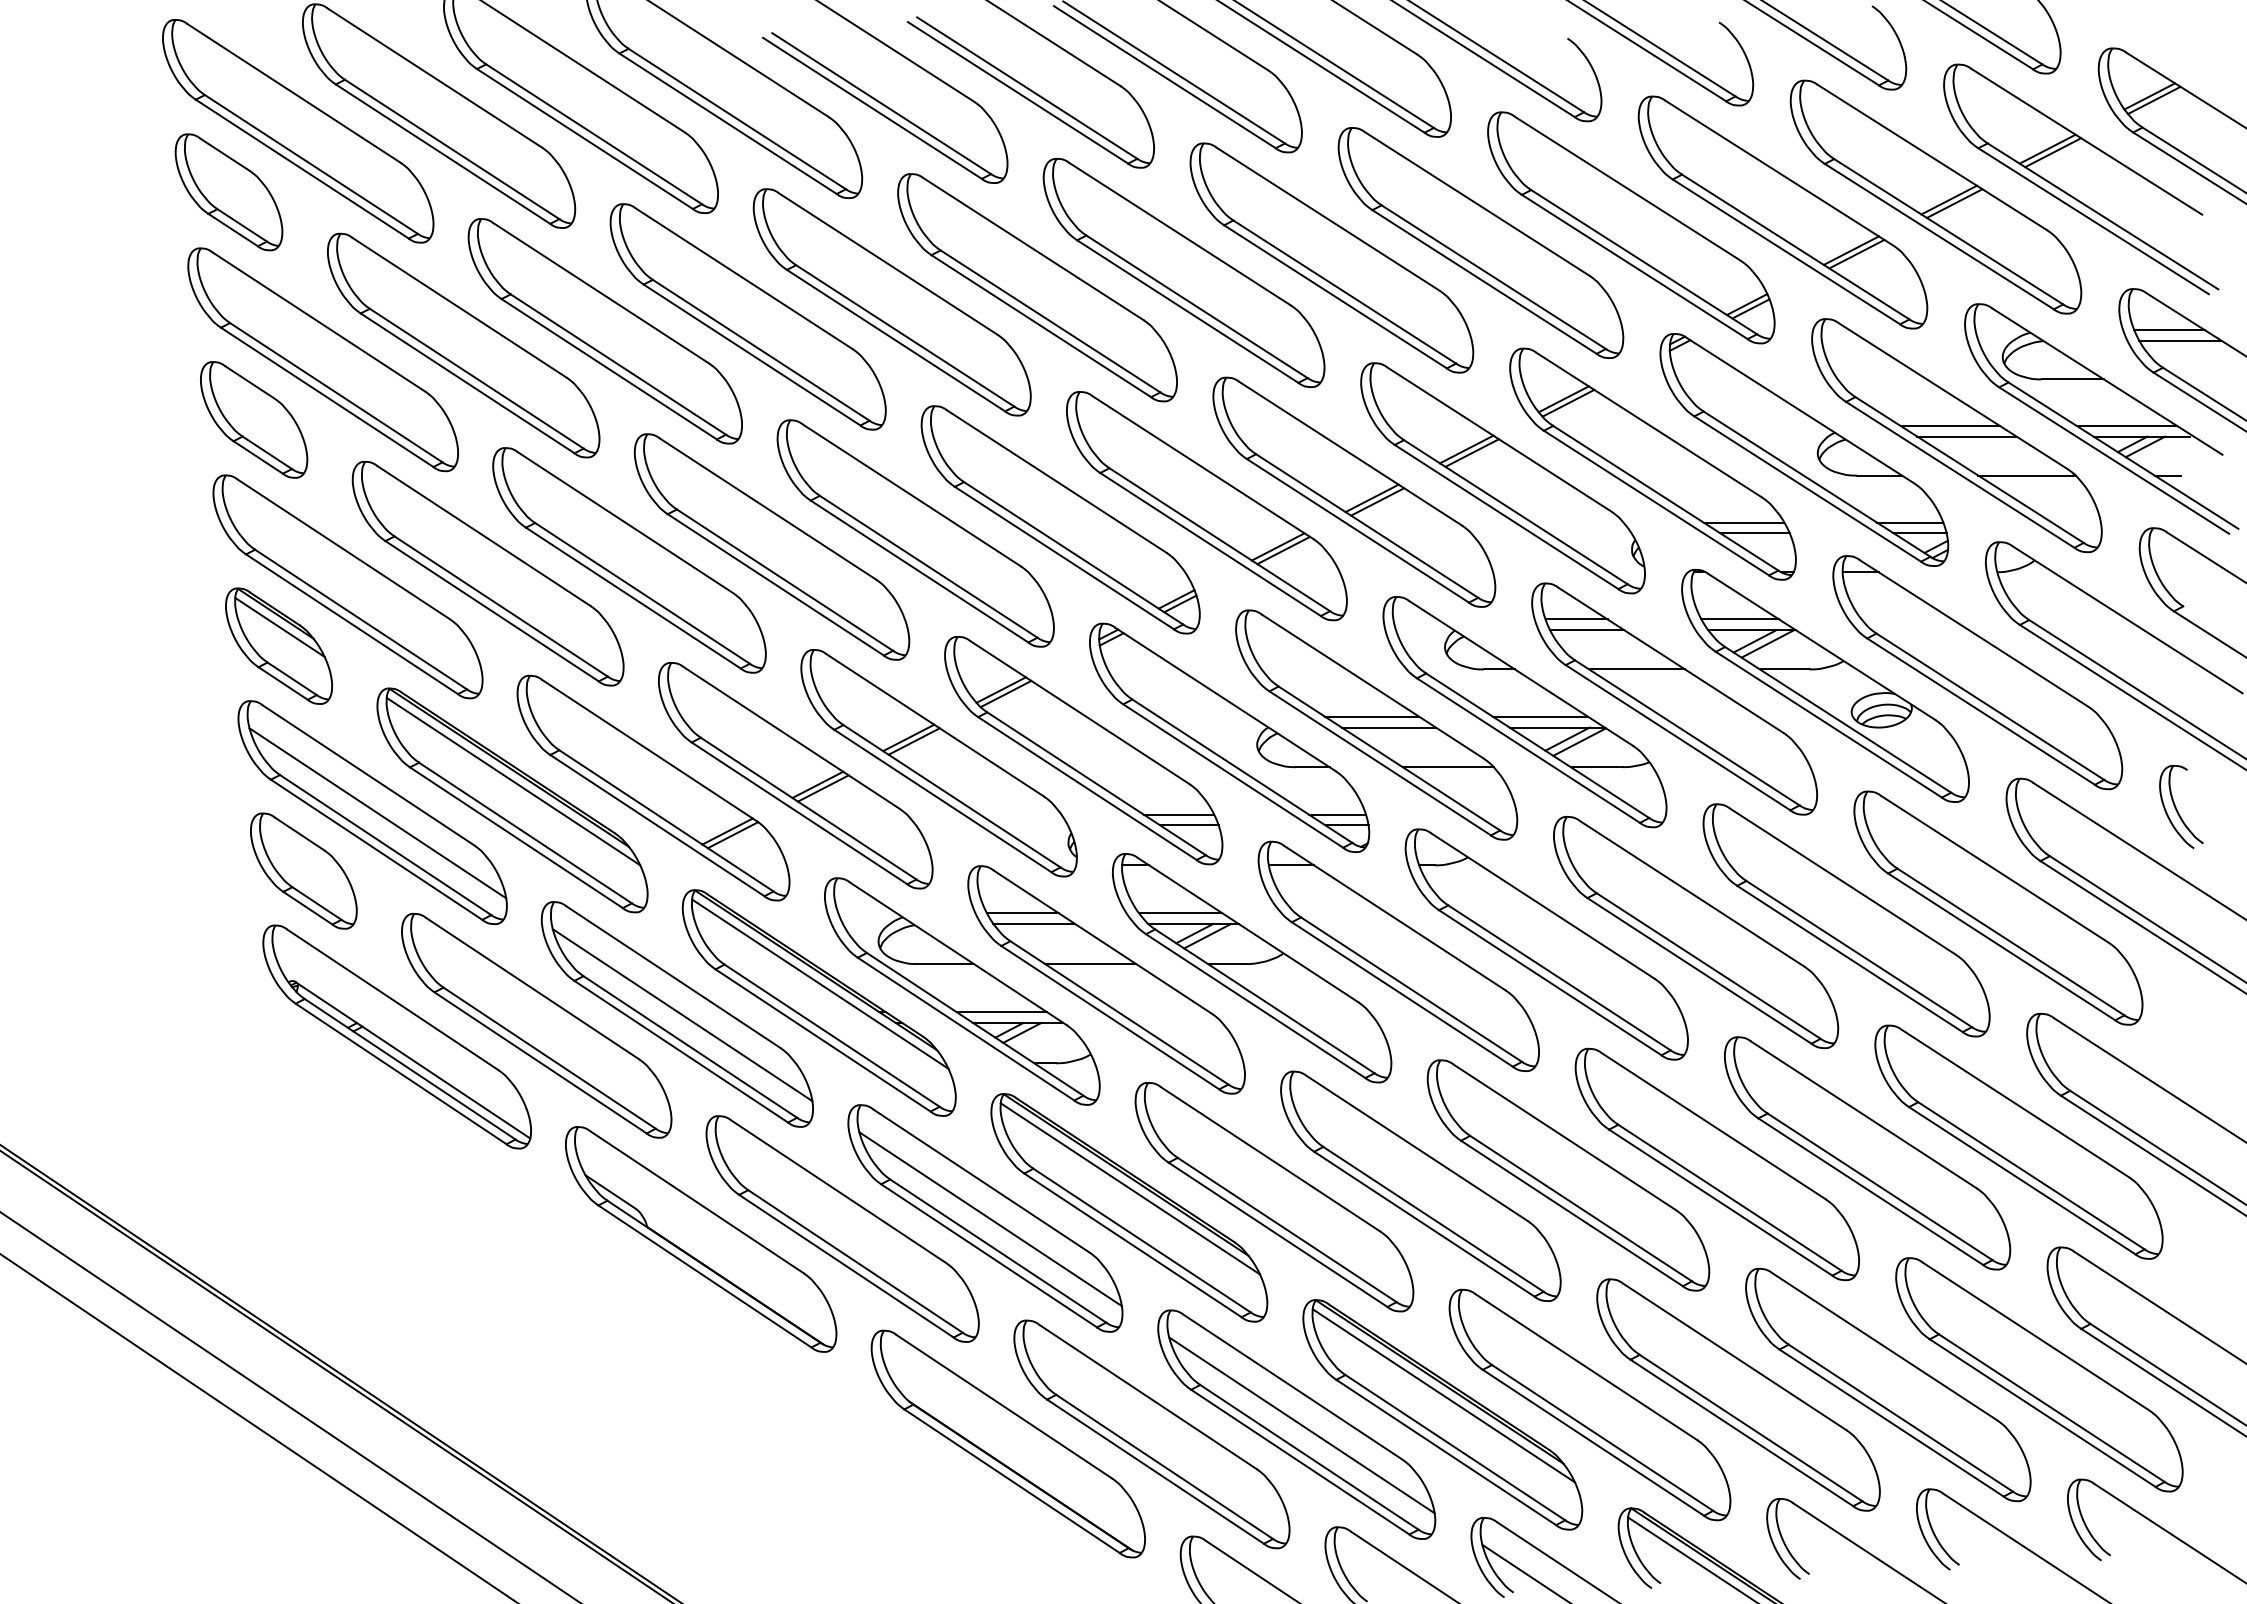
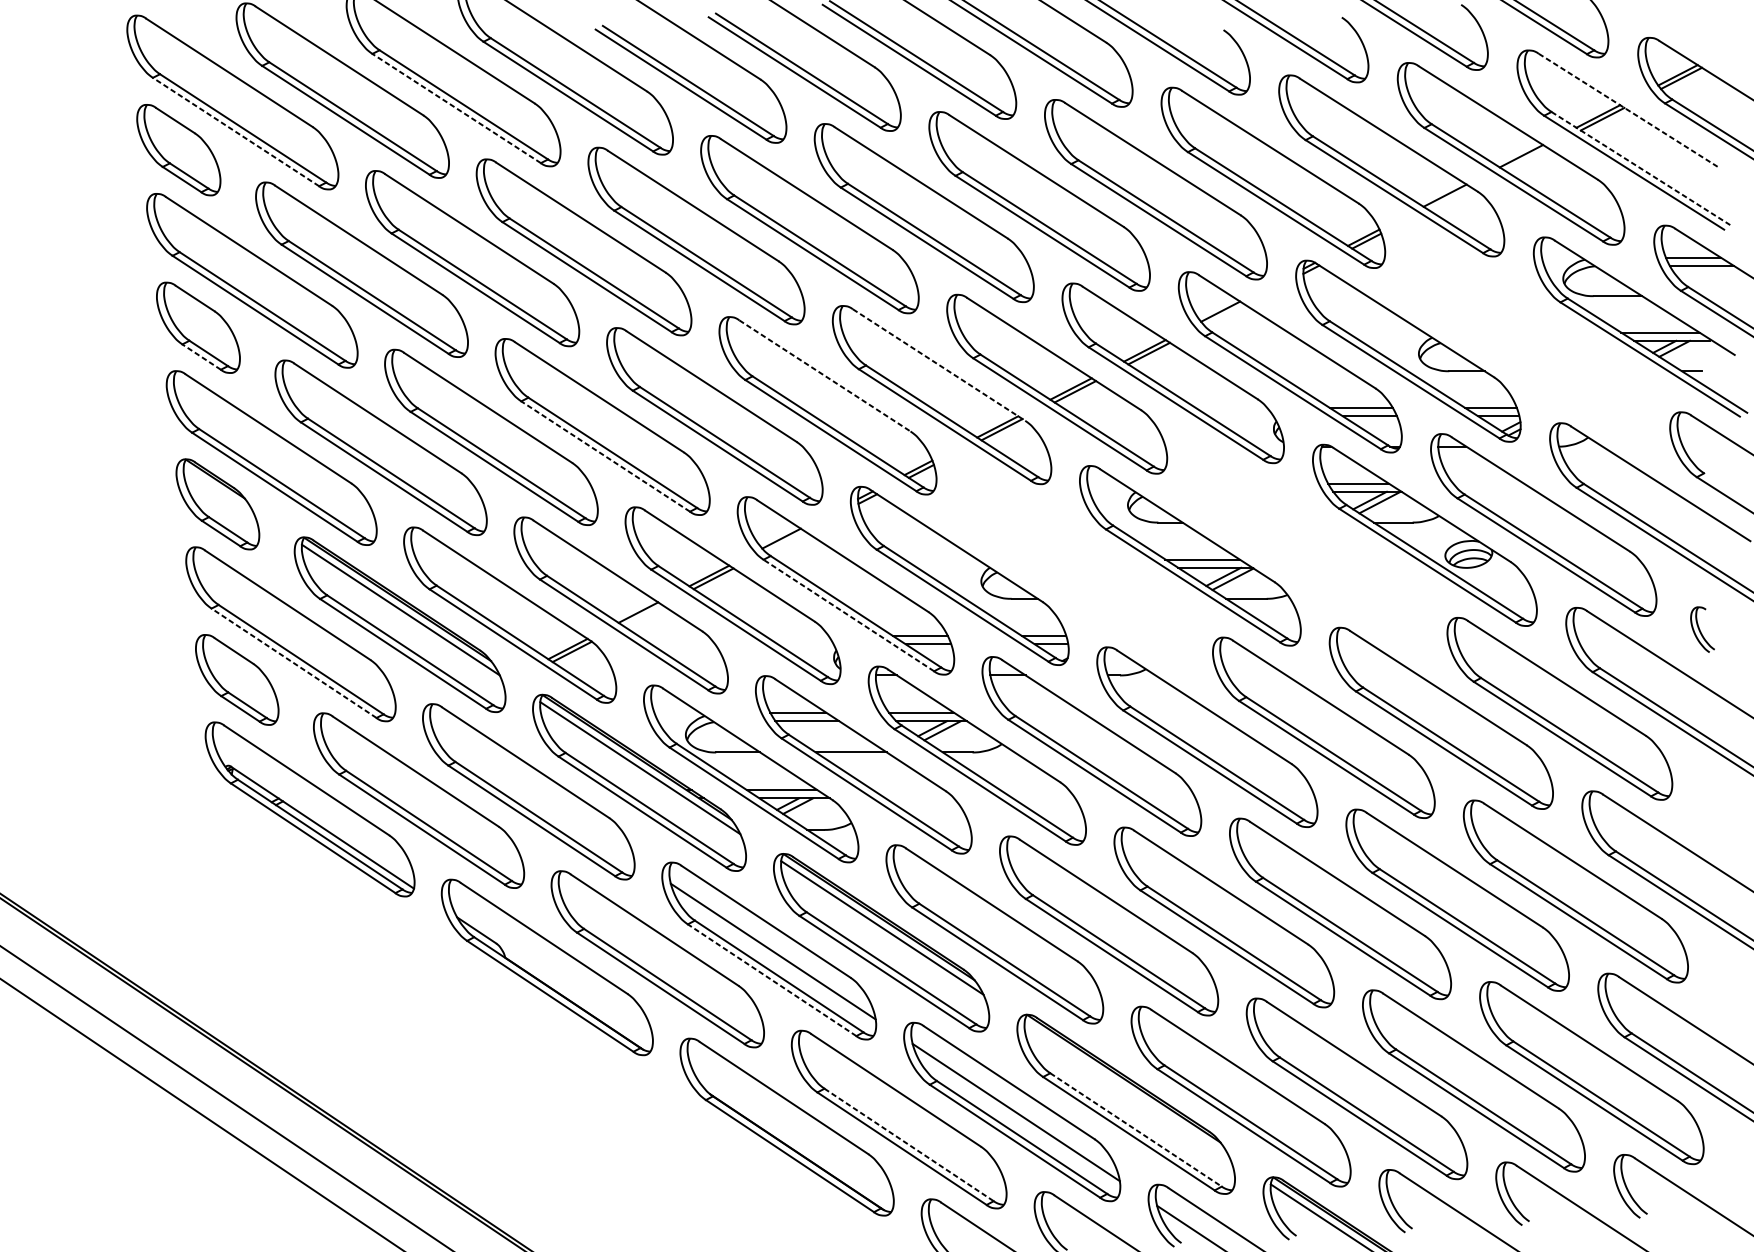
line: (584, 139) -> (456, 108), solid -> dashed
line: (2087, 142) -> (1629, 111), solid -> dashed
line: (301, 168) -> (235, 131), solid -> dashed
line: (1954, 203) -> (1525, 158), removed
line: (2103, 216) -> (1641, 169), solid -> dashed
line: (1856, 253) -> (1449, 197), removed
line: (1568, 402) -> (1224, 314), removed
part: (1956, 435) -> (1527, 339), removed
line: (258, 457) -> (201, 357), solid -> dashed
line: (1203, 467) -> (939, 364), solid -> dashed
line: (1056, 481) -> (824, 375), solid -> dashed
line: (775, 584) -> (605, 456), solid -> dashed
line: (279, 626) -> (218, 489), removed
line: (1005, 693) -> (784, 541), removed
part: (1674, 698) -> (1307, 545), removed
part: (1376, 724) -> (1074, 565), removed
line: (822, 788) -> (642, 615), removed
line: (1087, 788) -> (848, 615), solid -> dashed
part: (2181, 806) -> (1702, 629), size x0.7
line: (377, 813) -> (294, 634), removed
line: (376, 849) -> (293, 663), solid -> dashed
line: (682, 1015) -> (532, 792), removed
line: (989, 1255) -> (772, 979), solid -> dashed
line: (1443, 1395) -> (1126, 1089), removed
line: (1455, 1447) -> (1136, 1129), solid -> dashed
line: (1165, 1467) -> (909, 1145), solid -> dashed

